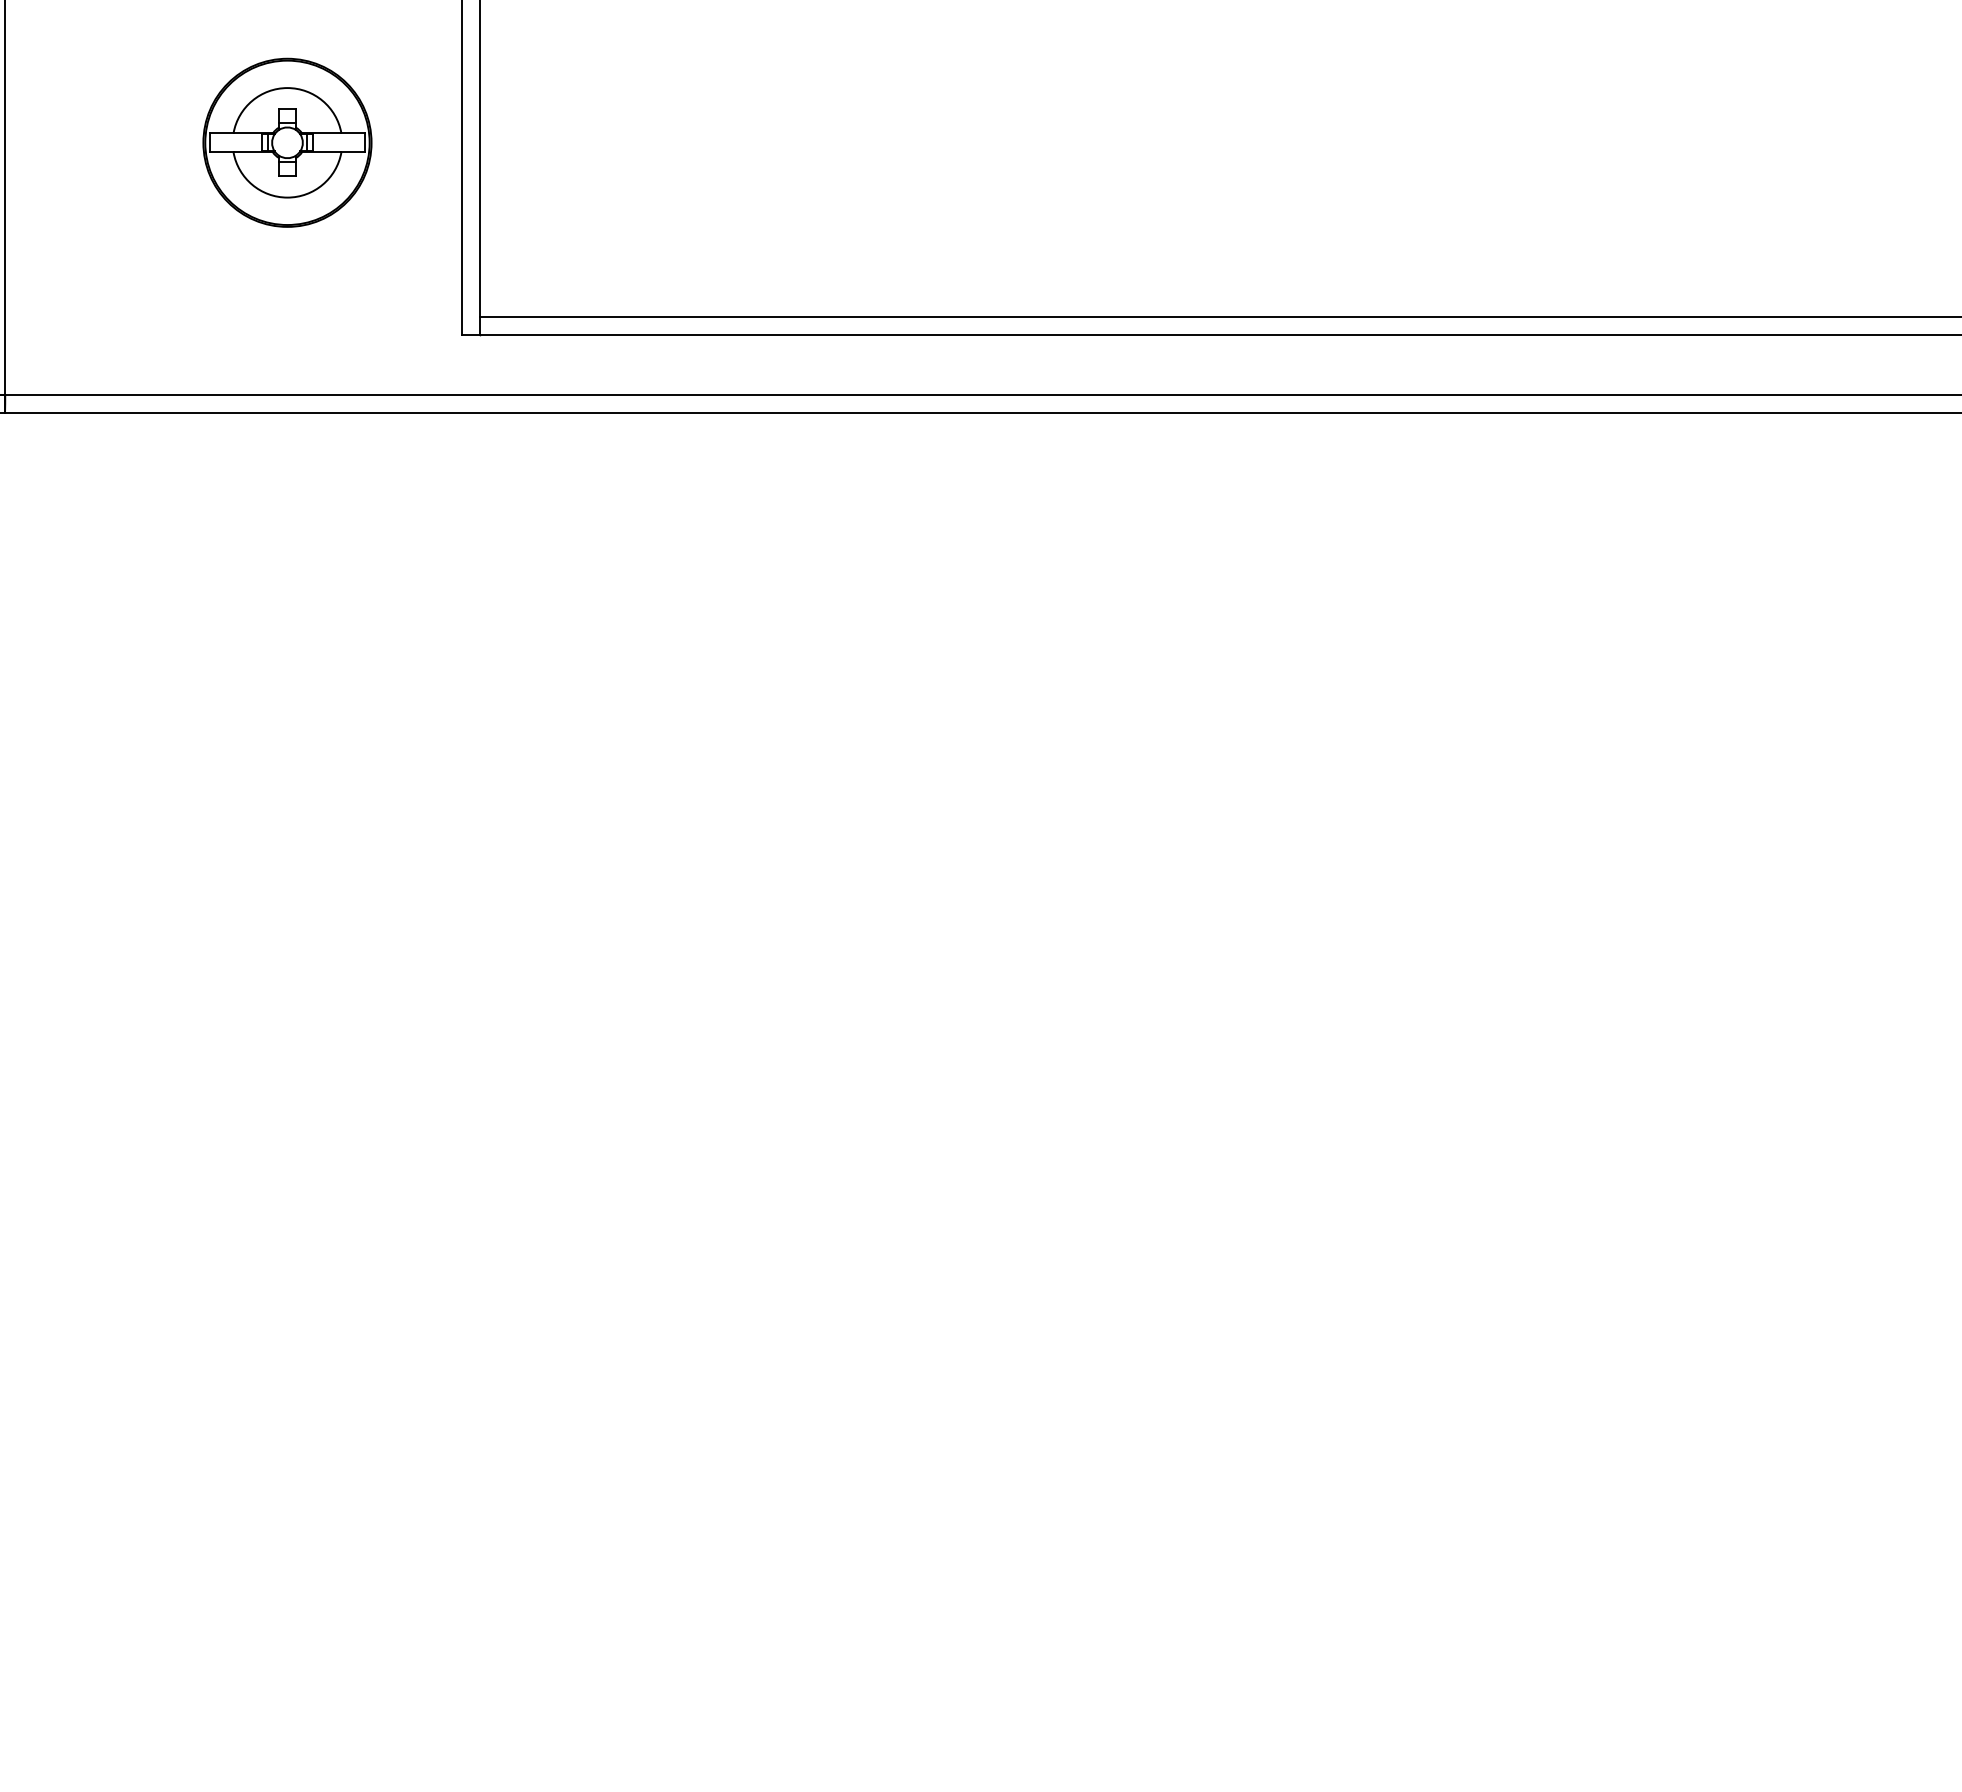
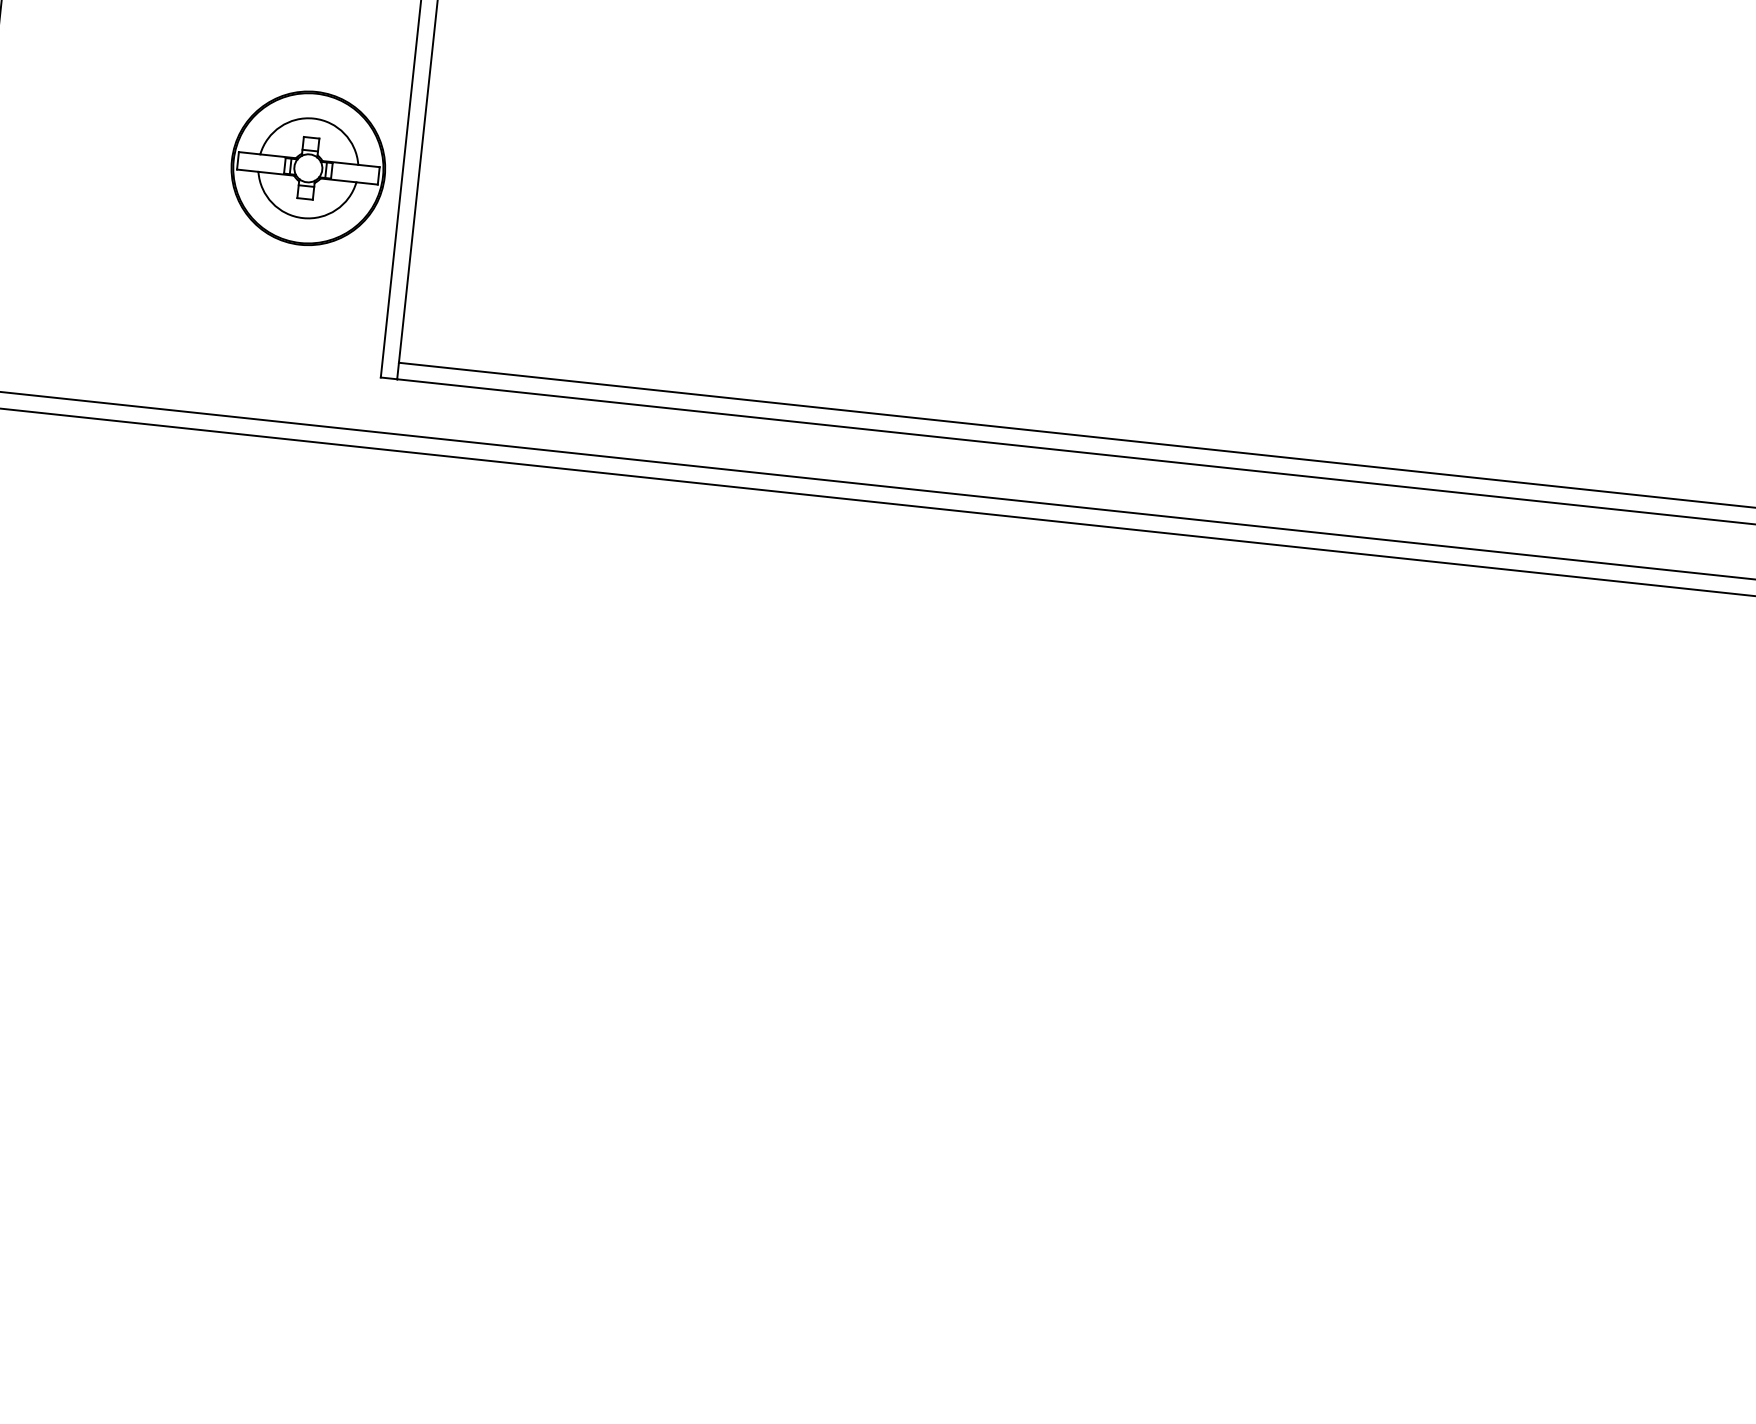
part: (287, 142) -> (308, 168), moved

